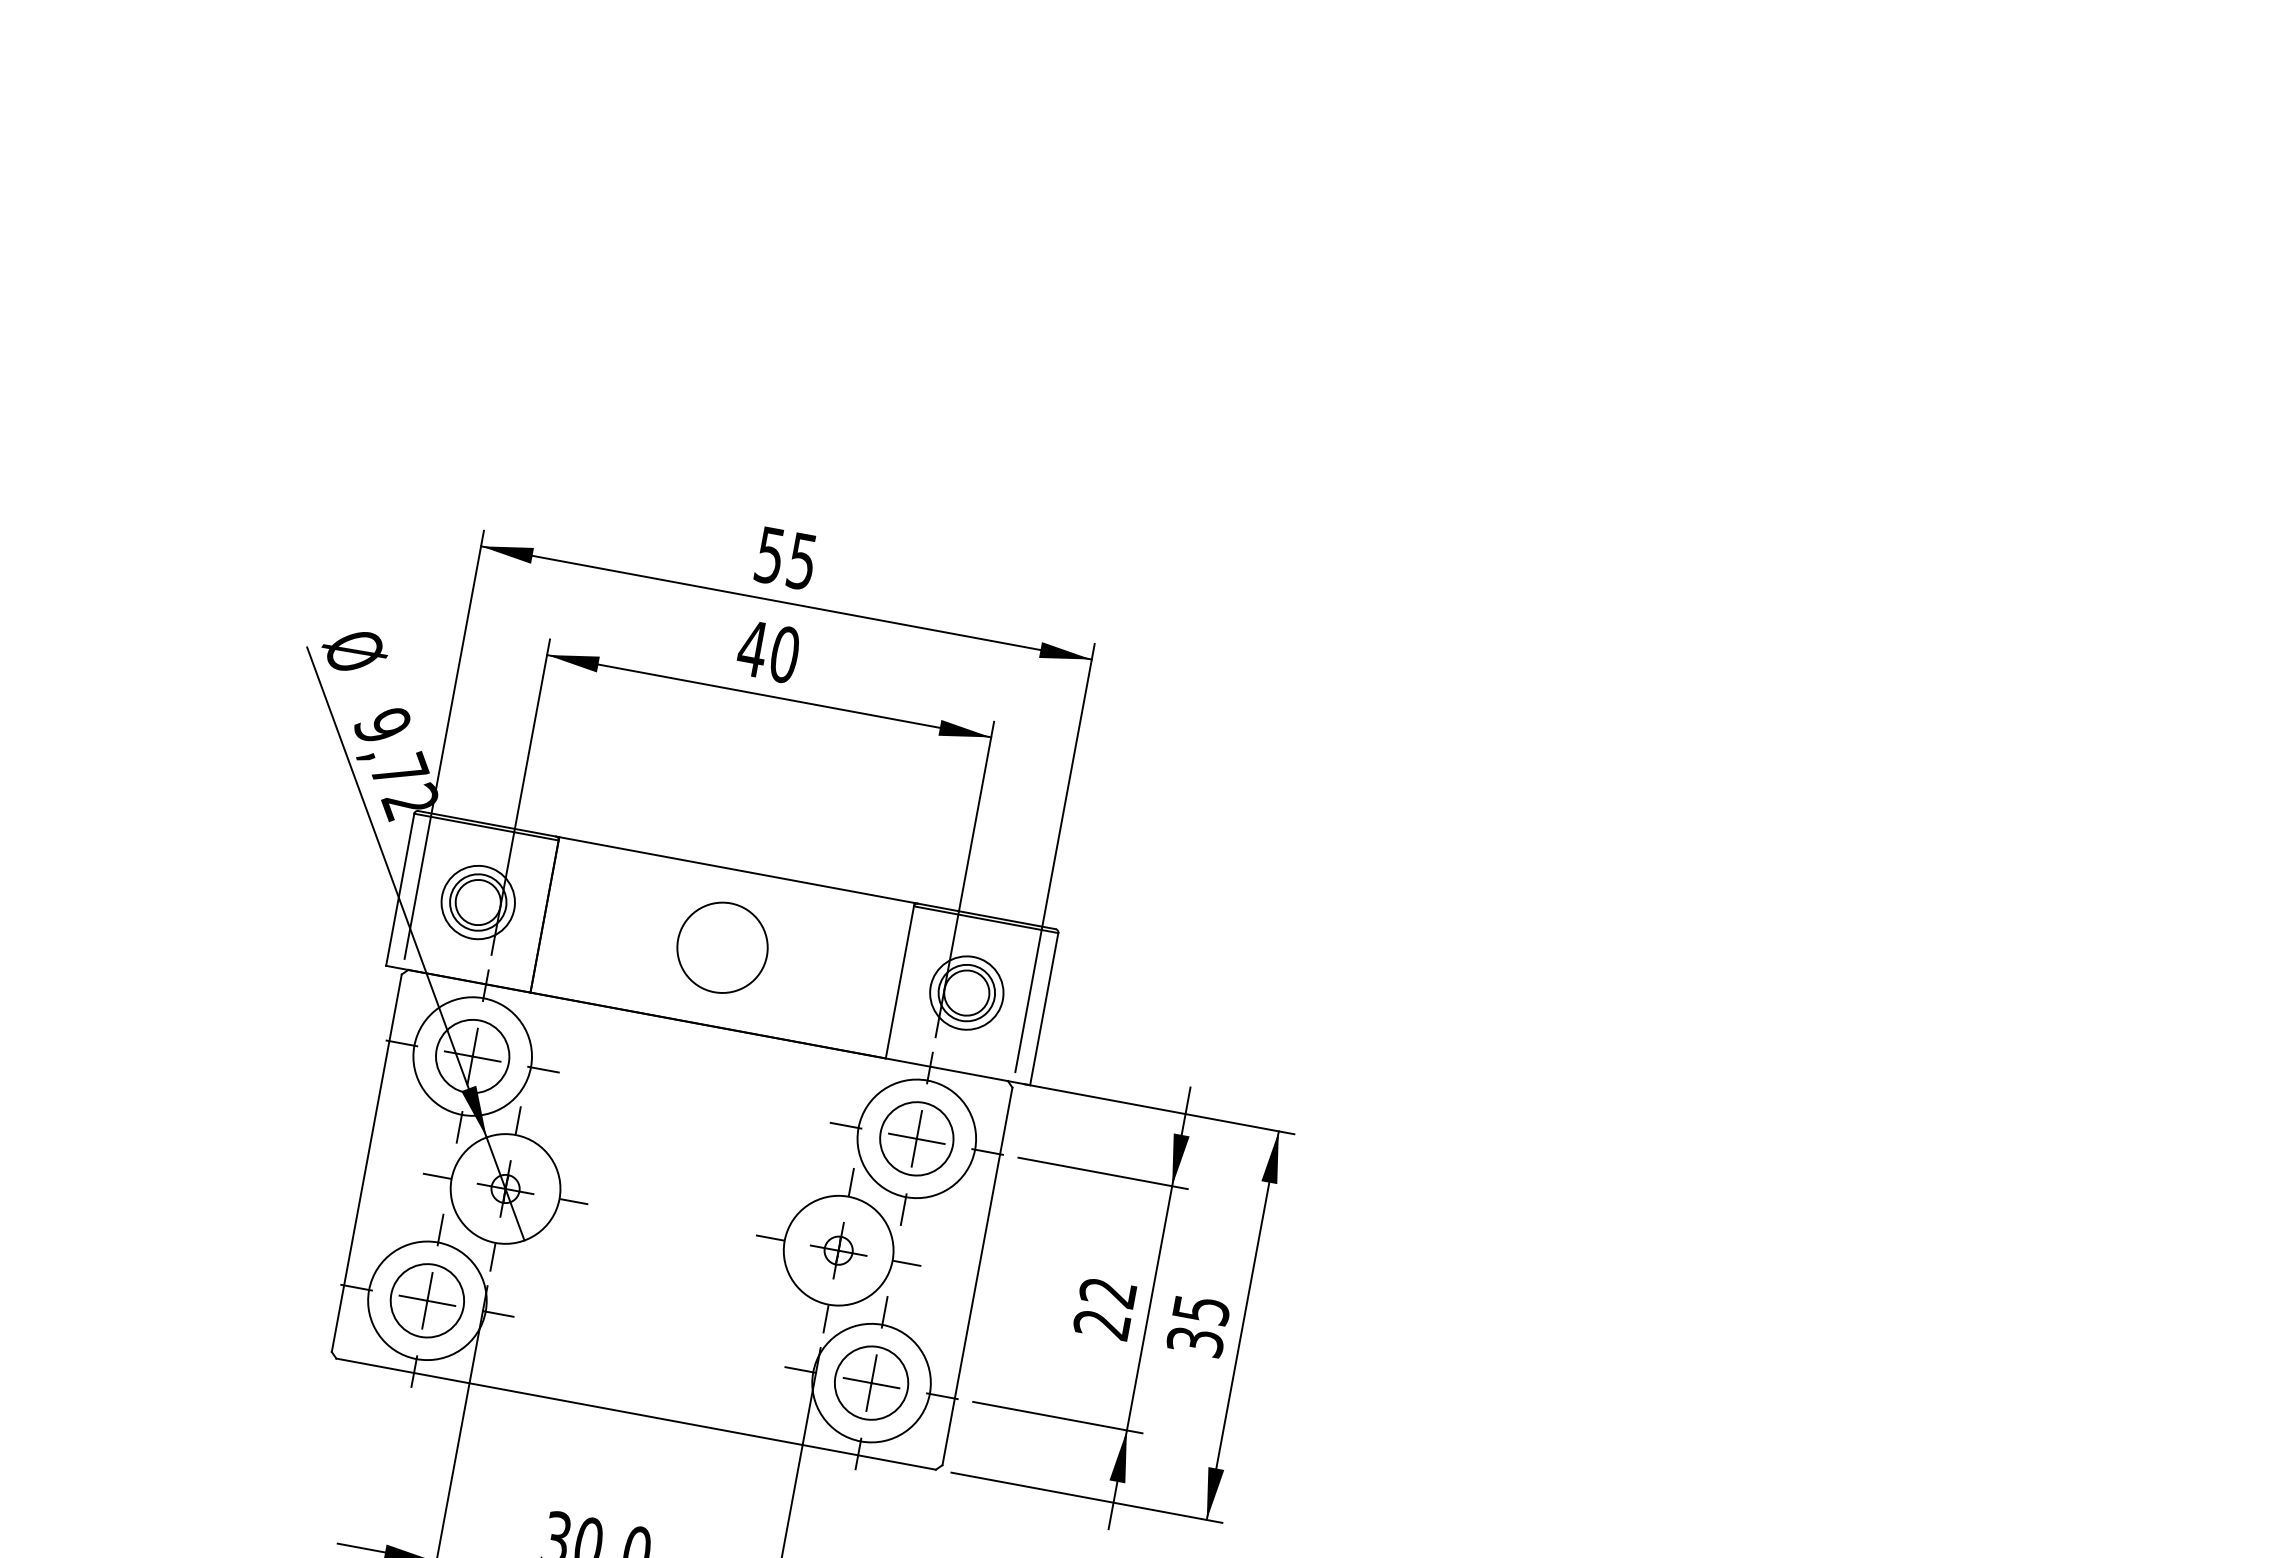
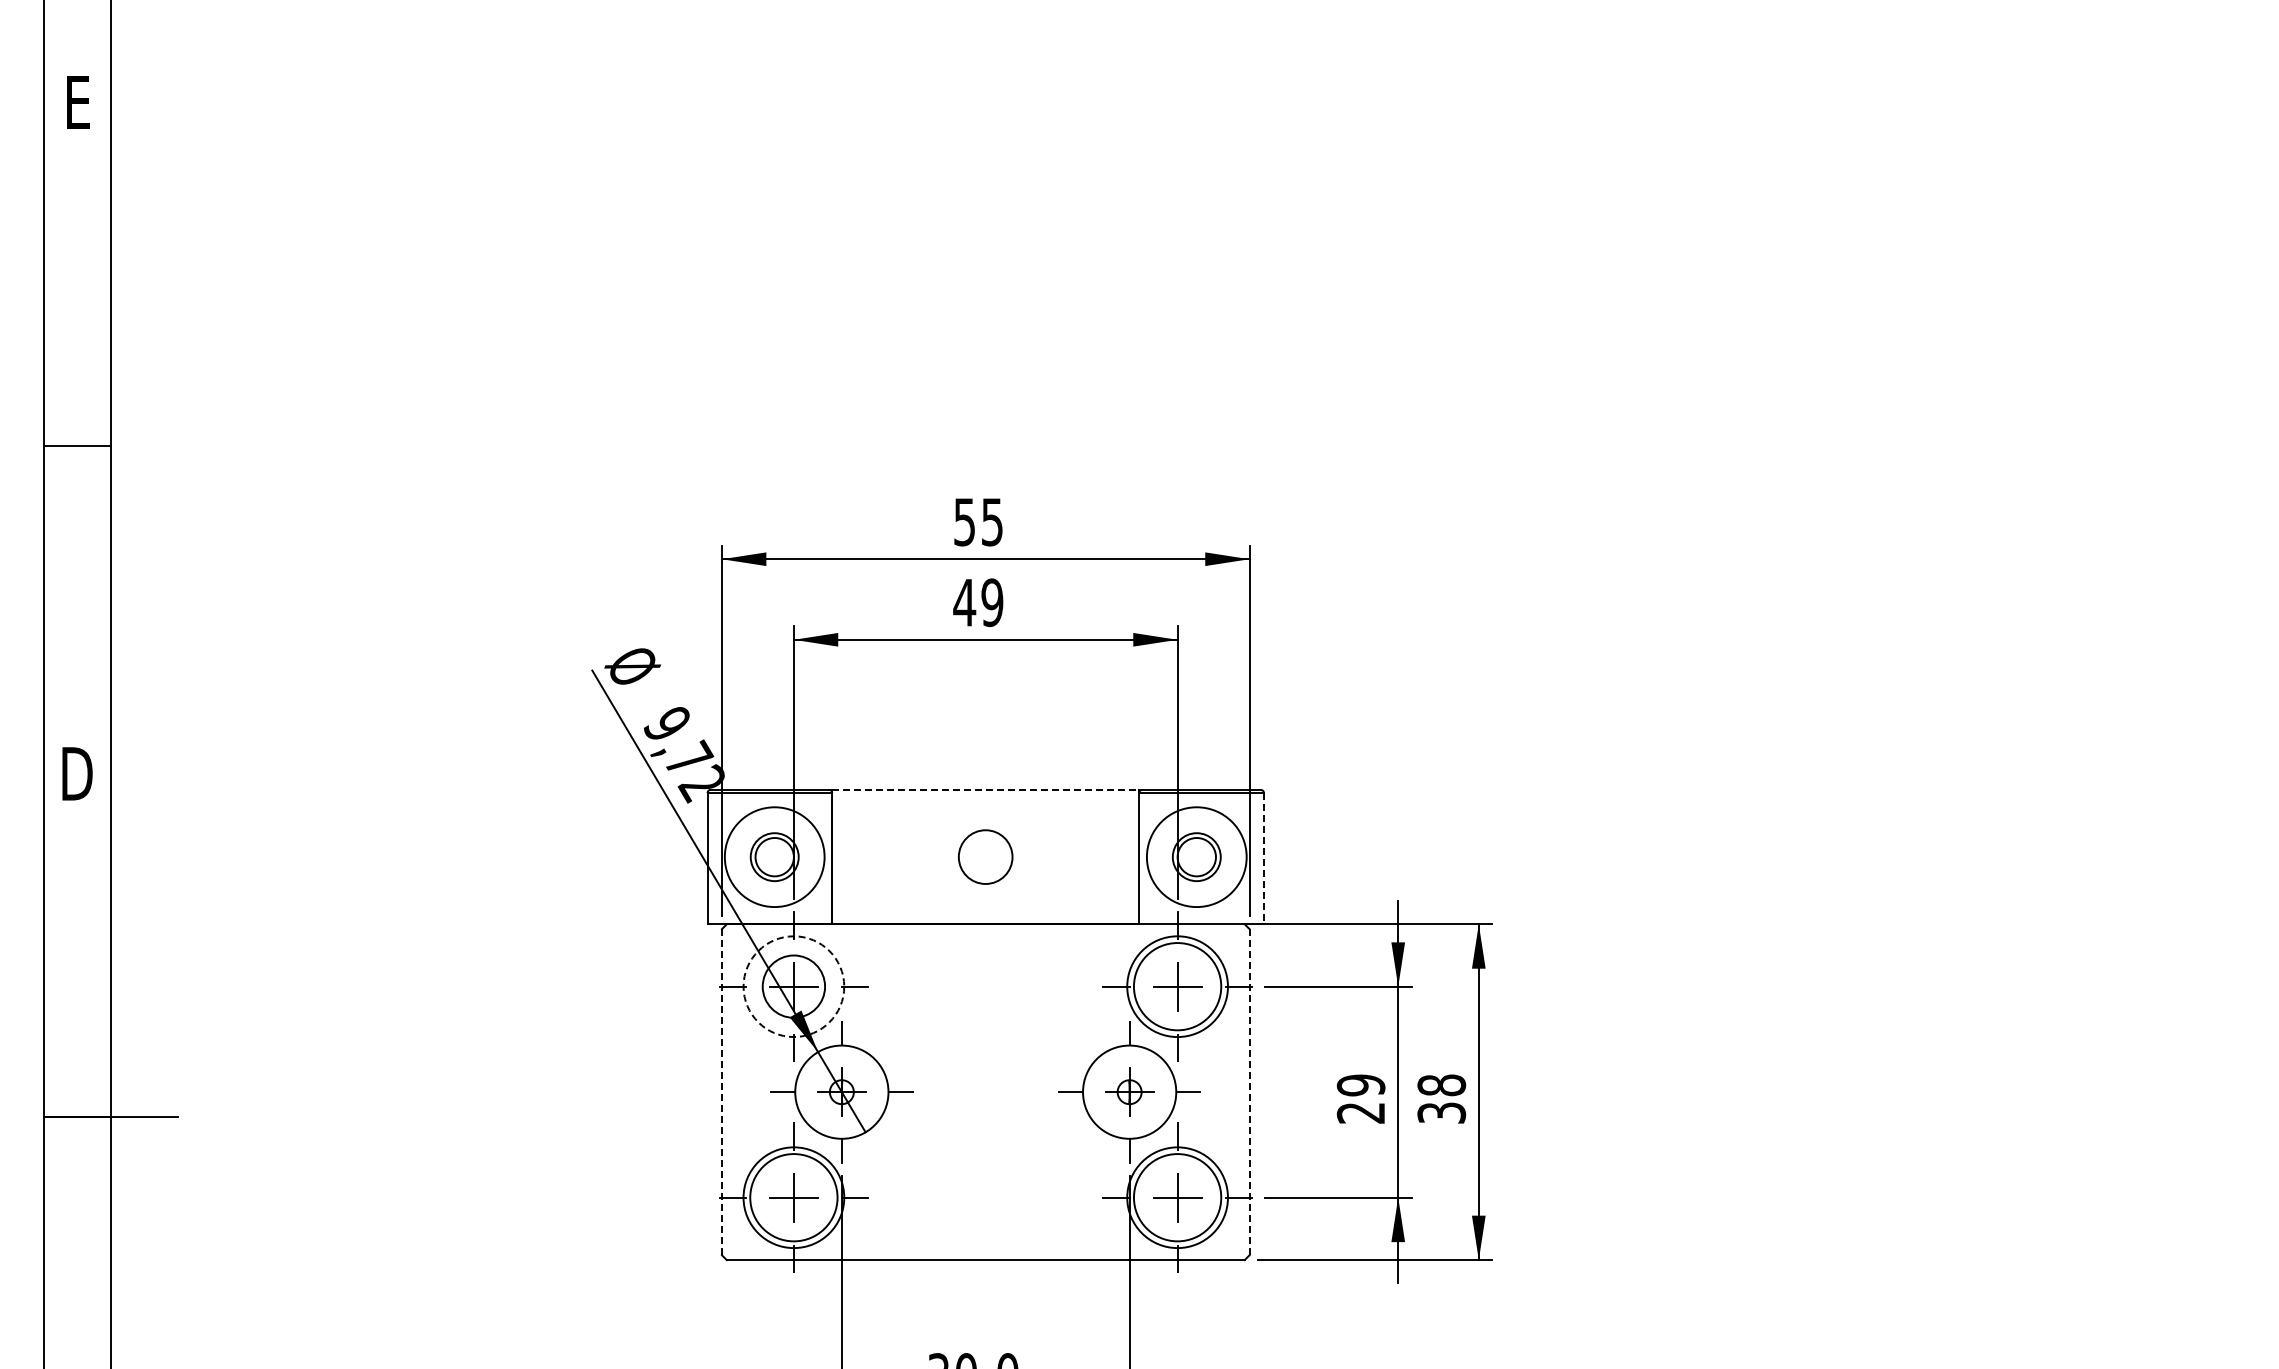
text: (784, 654) -> (992, 602), 40 -> 49
line: (737, 870) -> (986, 790), solid -> dashed
circle: (477, 902) -> (774, 857), size x1.6
circle: (722, 946) -> (985, 856), size x0.7
circle: (966, 993) -> (1196, 857), size x1.6
line: (1043, 1008) -> (1263, 858), solid -> dashed
circle: (472, 1056) -> (793, 986), solid -> dashed
circle: (916, 1138) -> (1177, 986), size x1.4
line: (366, 1163) -> (721, 1092), solid -> dashed
line: (977, 1275) -> (1249, 1091), solid -> dashed
text: (1107, 1292) -> (1360, 1085), 22 -> 29
circle: (427, 1300) -> (793, 1197), size x1.4
text: (1201, 1309) -> (1441, 1085), 35 -> 38
circle: (871, 1382) -> (1177, 1197), size x1.4

